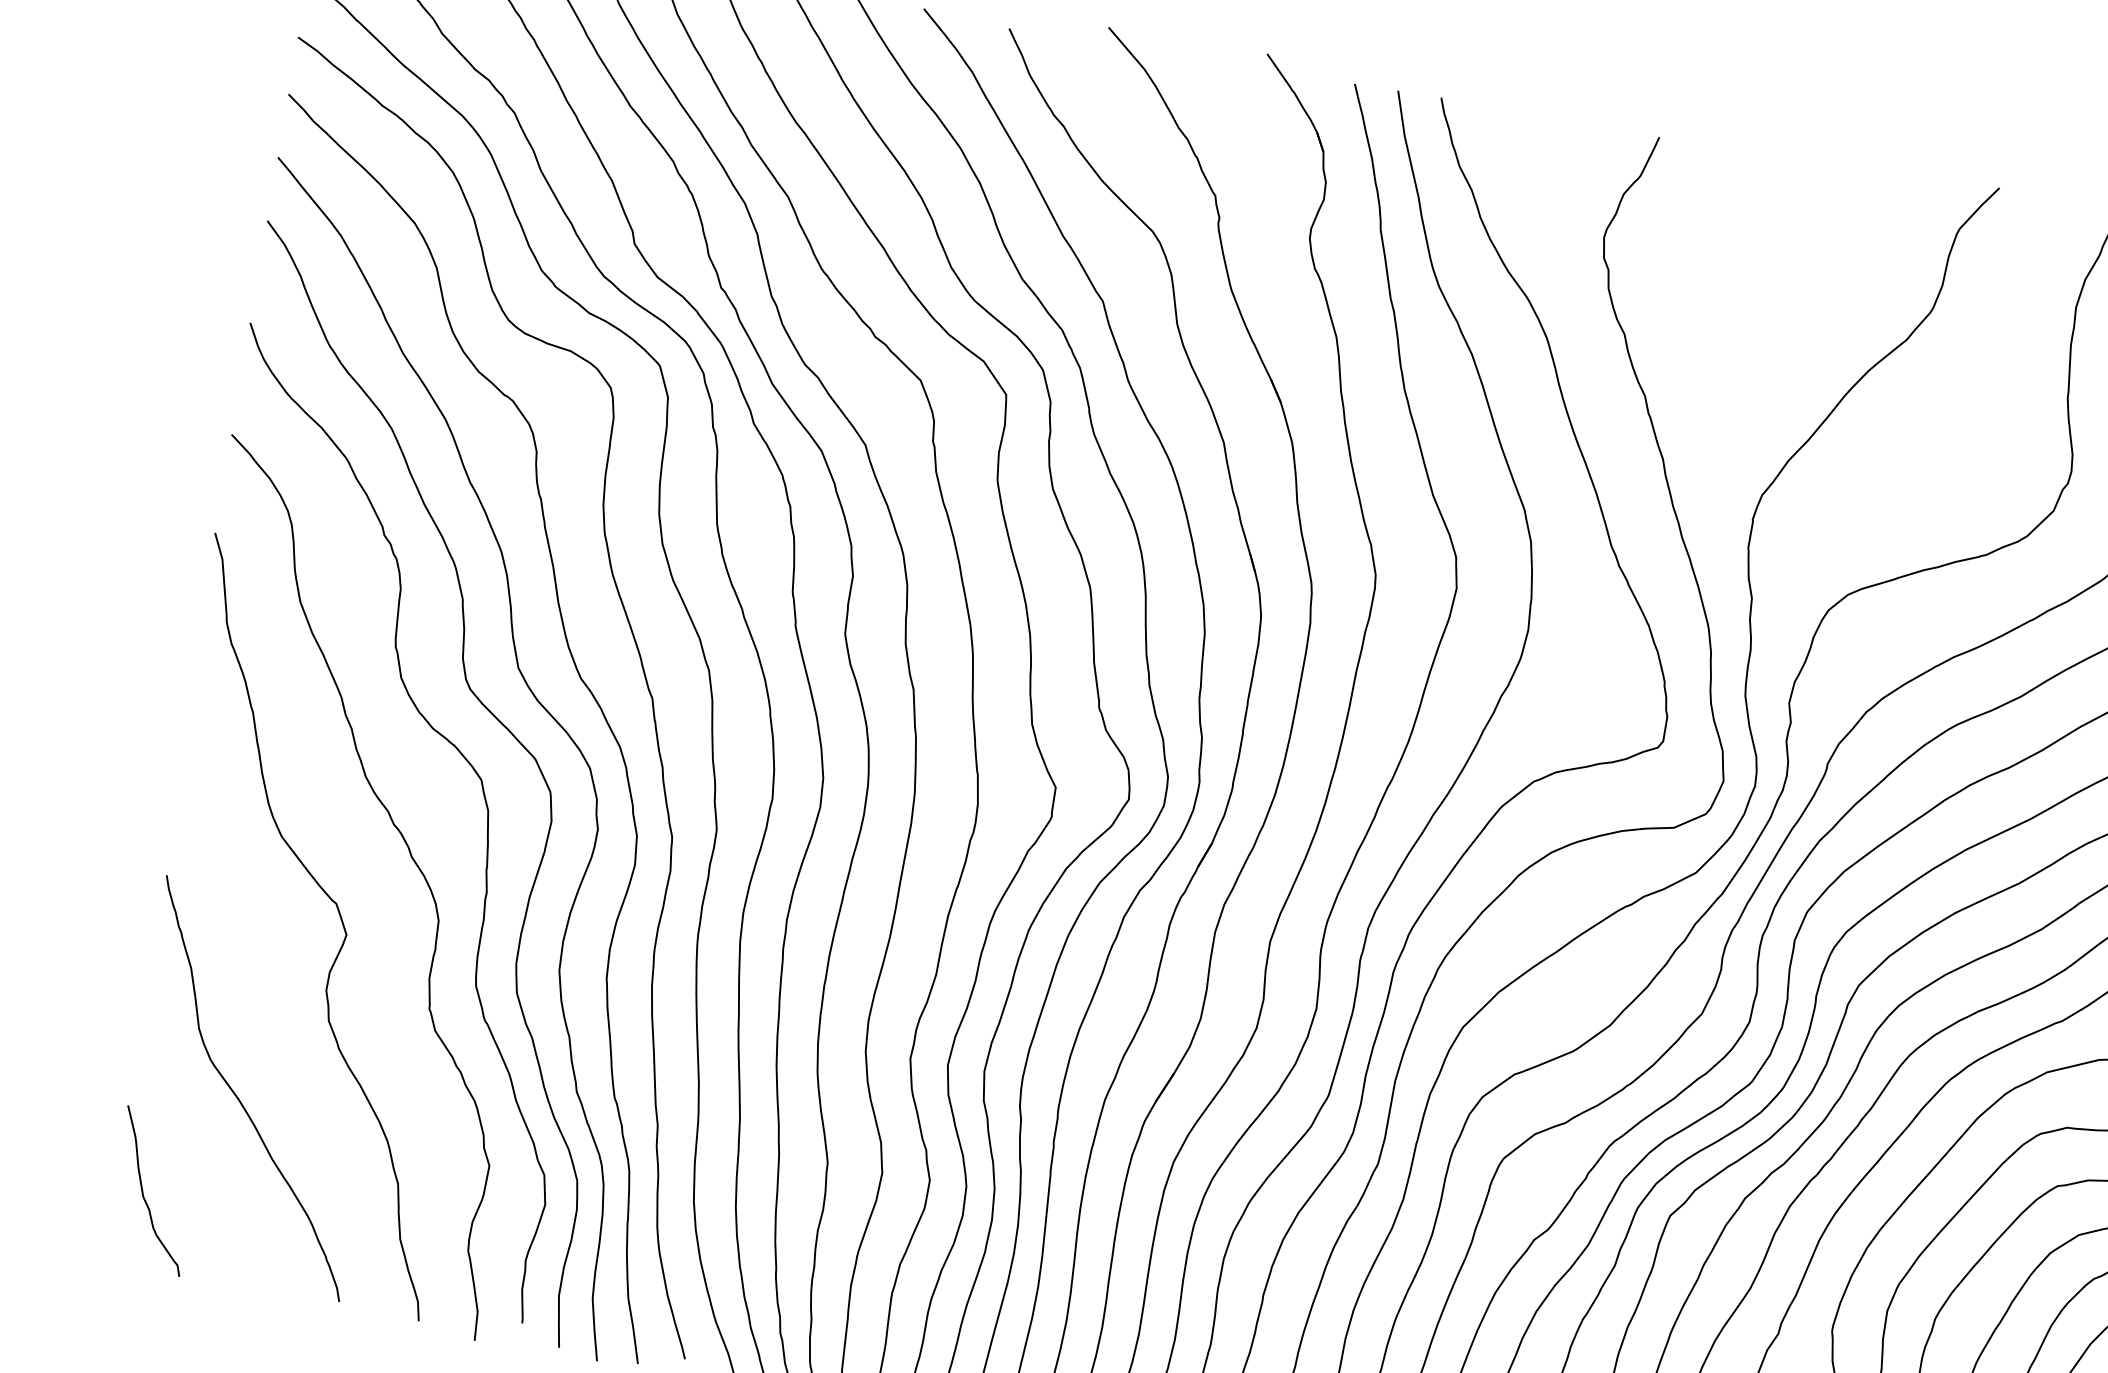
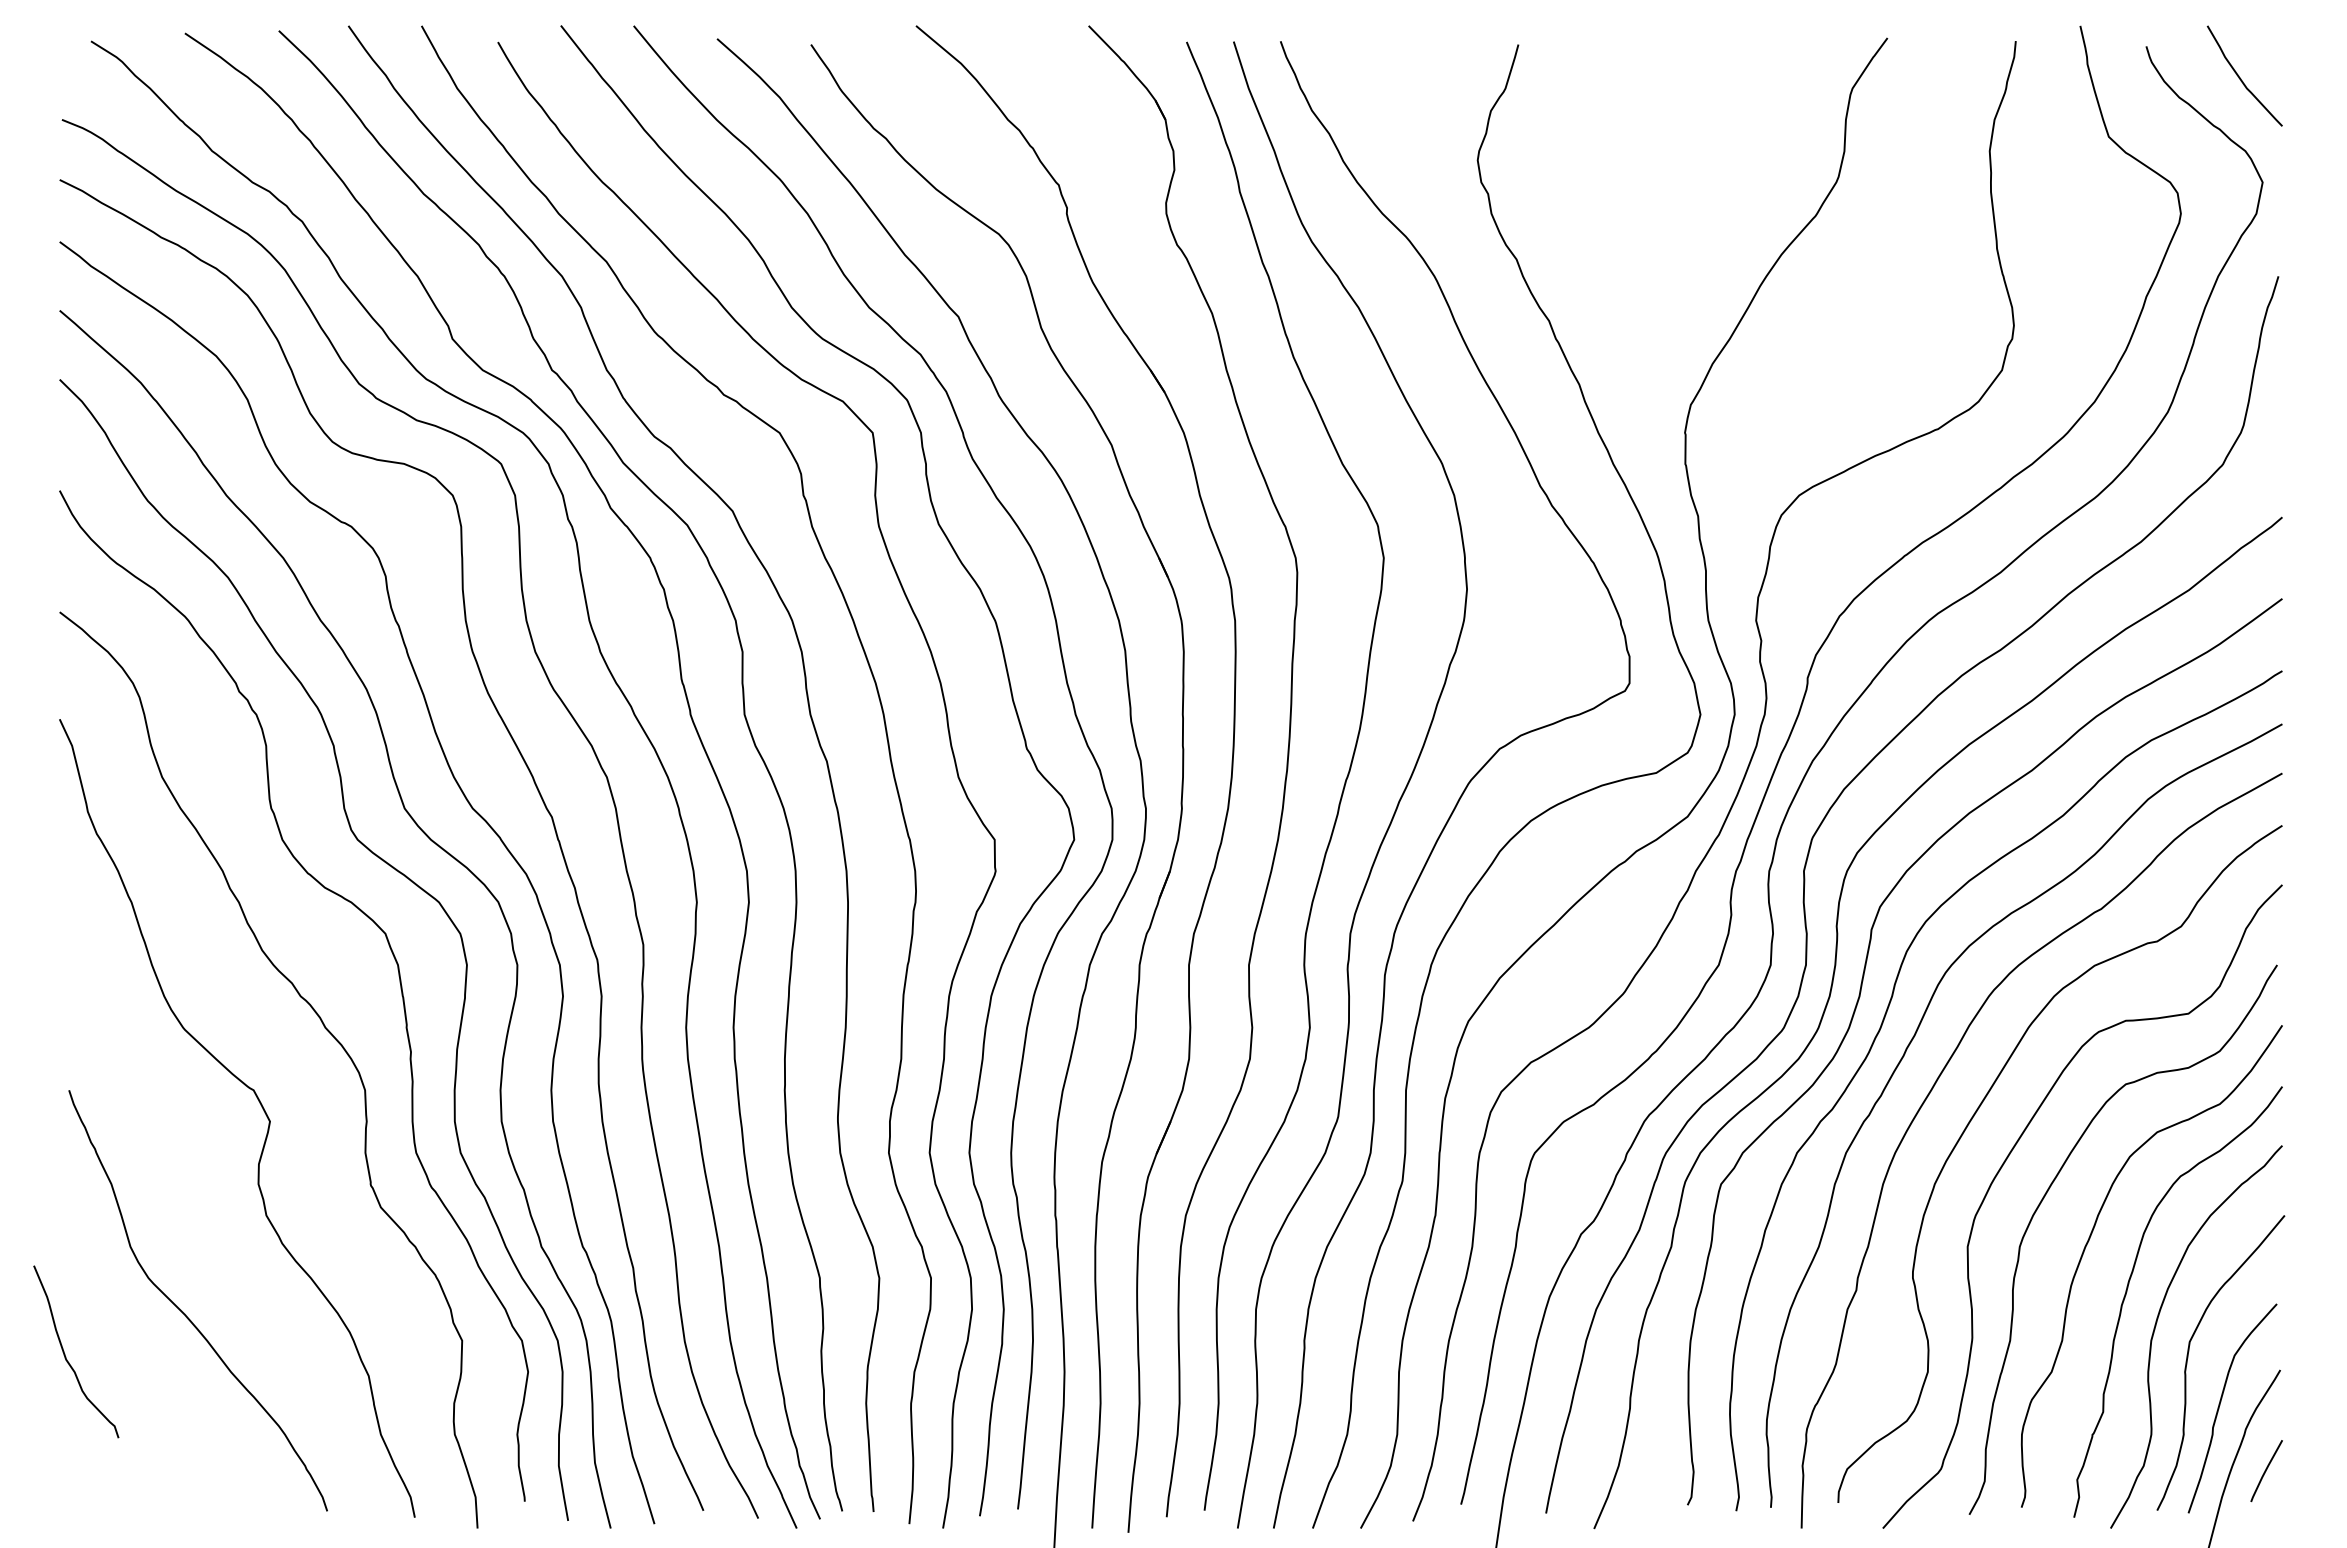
curve: (144, 1193) -> (66, 1356), moved

